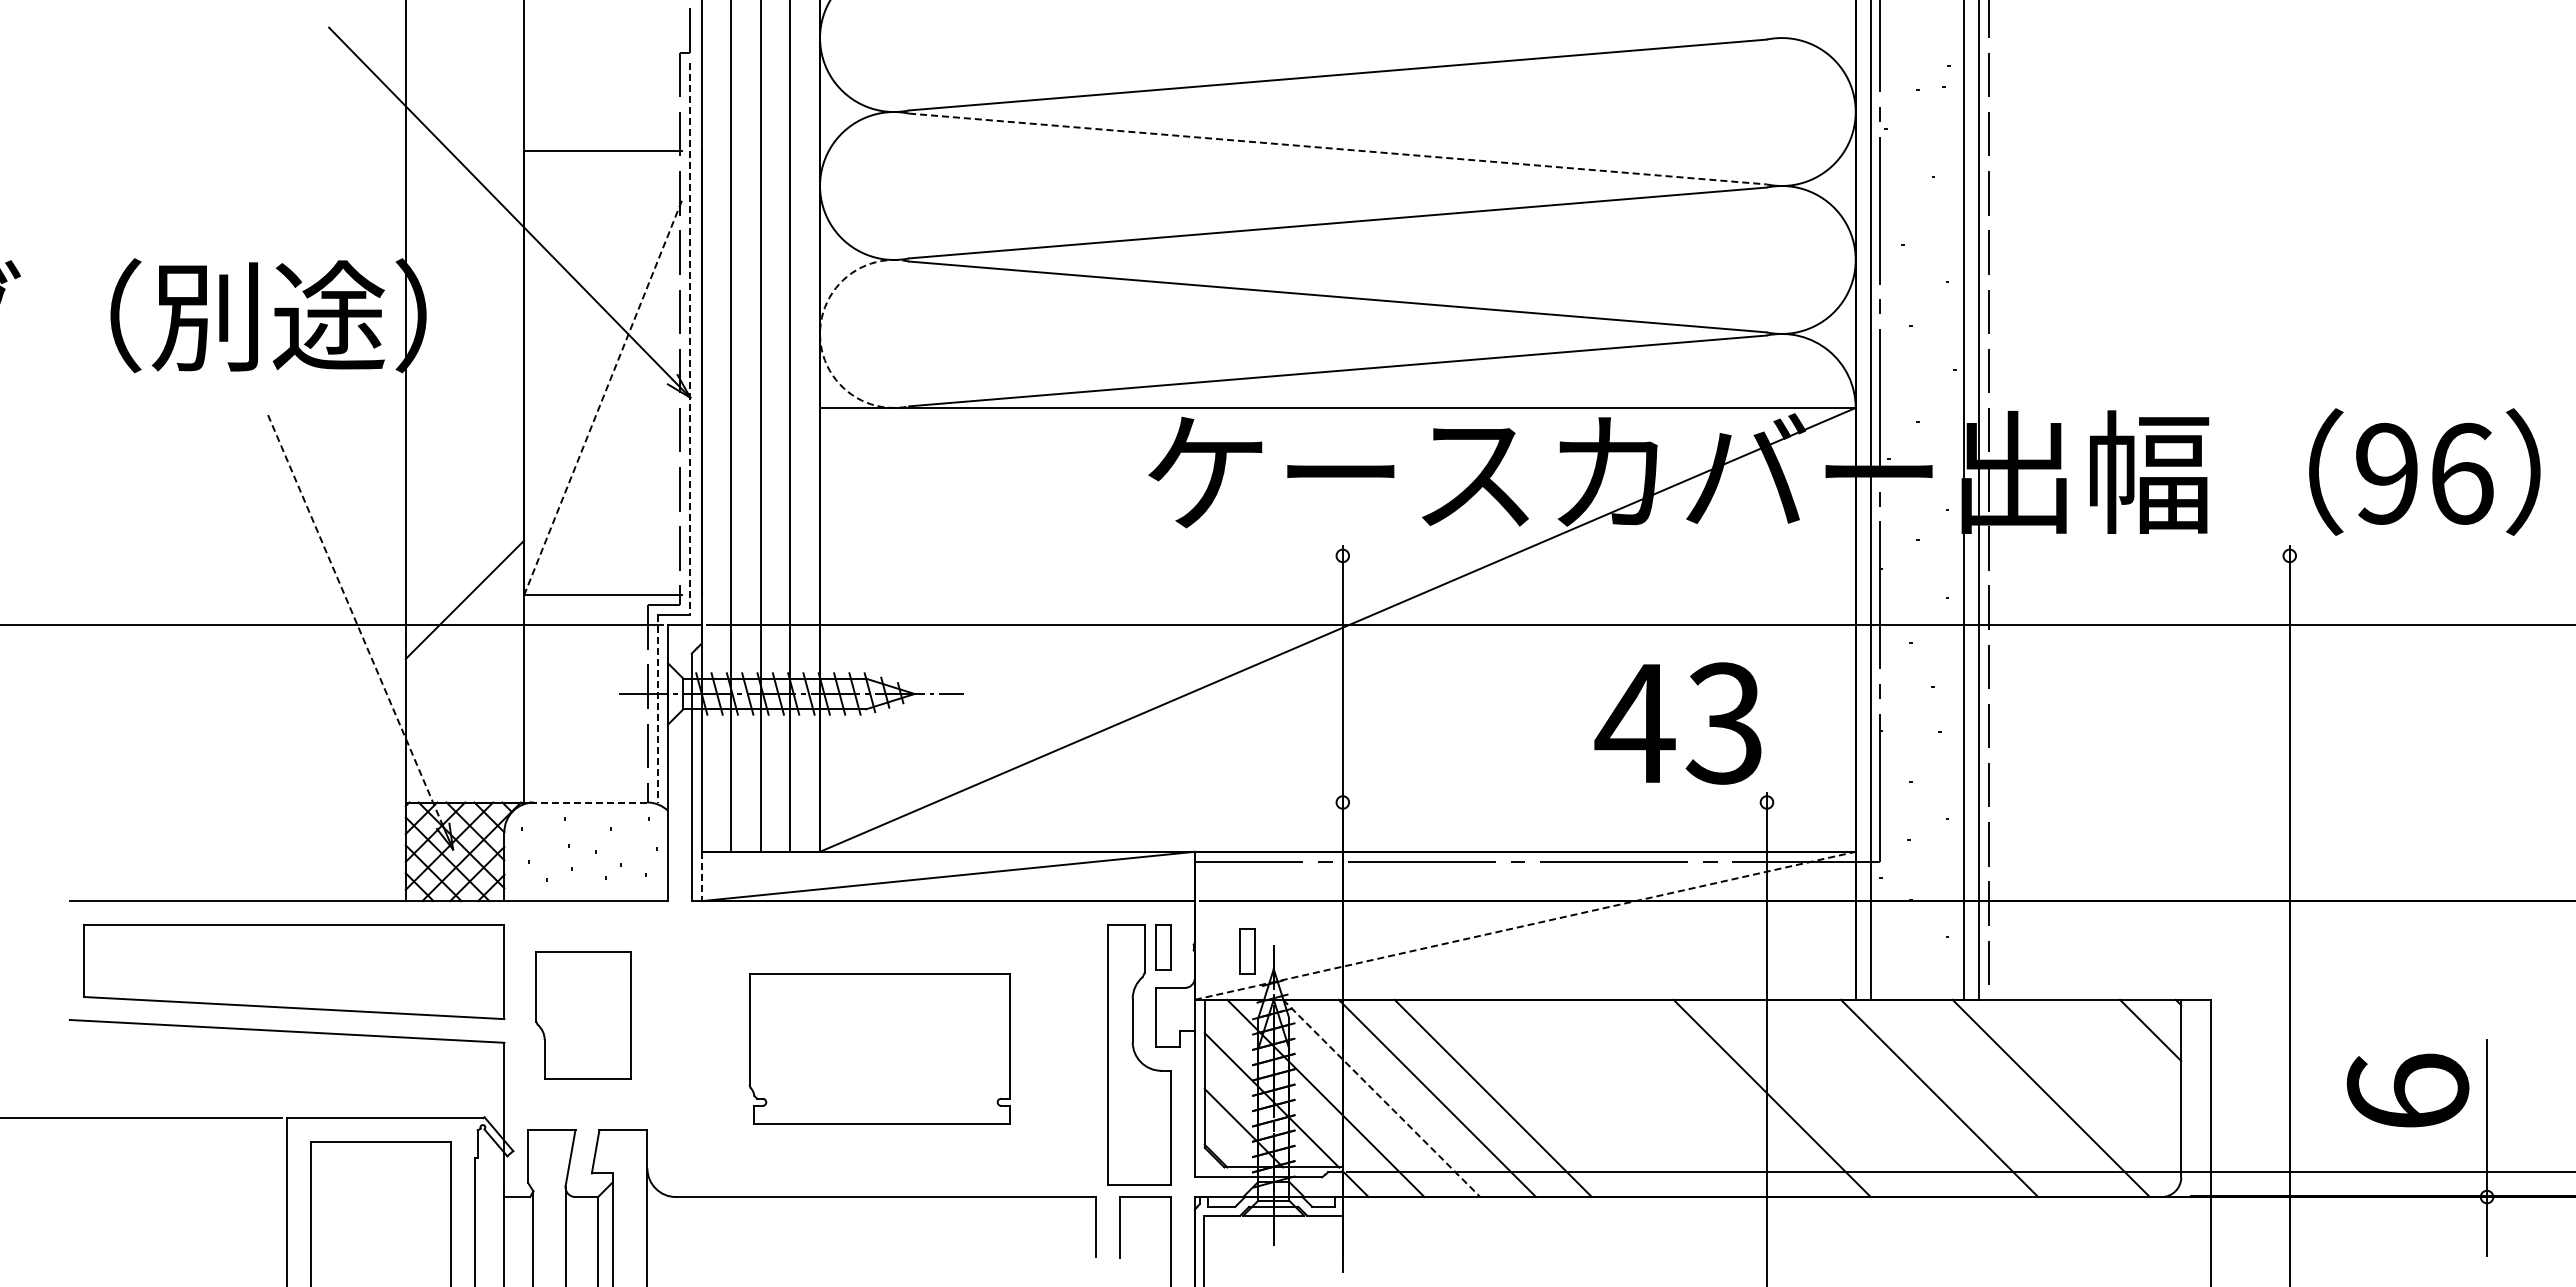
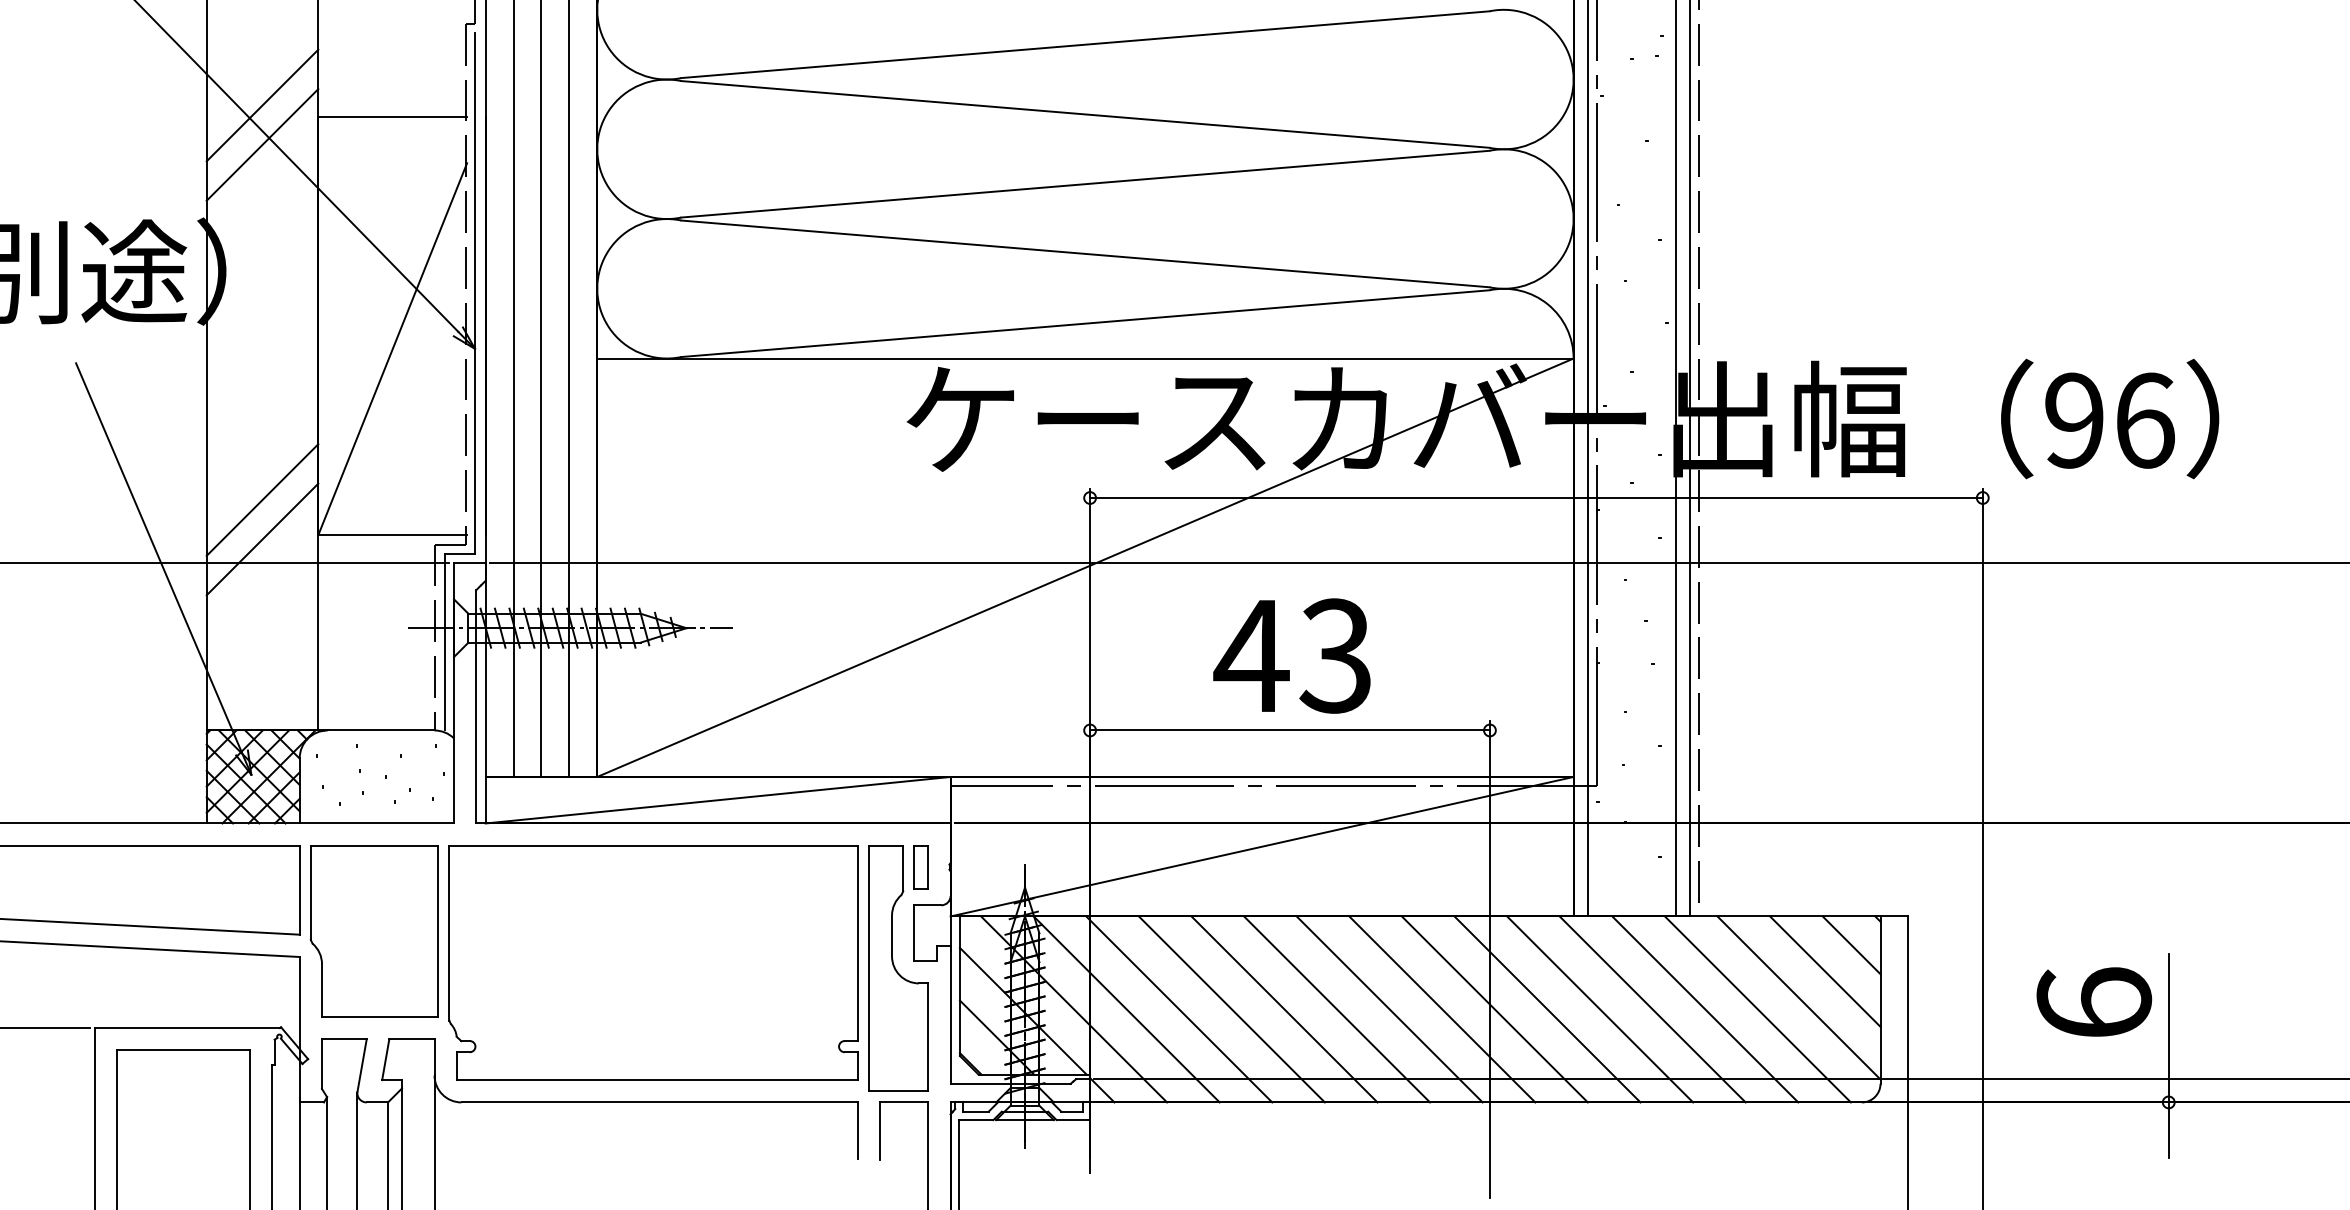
line: (464, 139) -> (262, 105), added
line: (1338, 149) -> (1086, 114), dashed -> solid
line: (464, 181) -> (262, 145), added
arc: (820, 333) -> (597, 288), dashed -> solid
line: (690, 339) -> (475, 294), dashed -> solid
line: (602, 398) -> (392, 349), dashed -> solid
line: (1815, 555) -> (1535, 497), added
line: (464, 557) -> (262, 499), added
line: (355, 619) -> (159, 557), dashed -> solid
line: (658, 708) -> (444, 641), dashed -> solid
text: (1677, 723) -> (1291, 656), moved
line: (590, 802) -> (380, 730), dashed -> solid
line: (1554, 802) -> (1289, 730), added
line: (701, 876) -> (485, 800), dashed -> solid
line: (1525, 925) -> (1262, 846), dashed -> solid
part: (1247, 951) -> (1000, 870), removed
part: (583, 1015) -> (374, 931), size x1.43
part: (879, 1048) -> (653, 962), size x1.67
line: (2122, 1057) -> (1825, 970), added
line: (2094, 1085) -> (1798, 997), added
line: (1382, 1098) -> (1127, 1009), dashed -> solid
line: (1548, 1098) -> (1283, 1009), added
line: (1604, 1098) -> (1336, 1009), added
line: (1660, 1098) -> (1389, 1009), added
line: (1716, 1098) -> (1442, 1009), added
line: (1827, 1098) -> (1547, 1009), added
line: (1883, 1098) -> (1599, 1009), added
line: (1995, 1098) -> (1705, 1009), added

